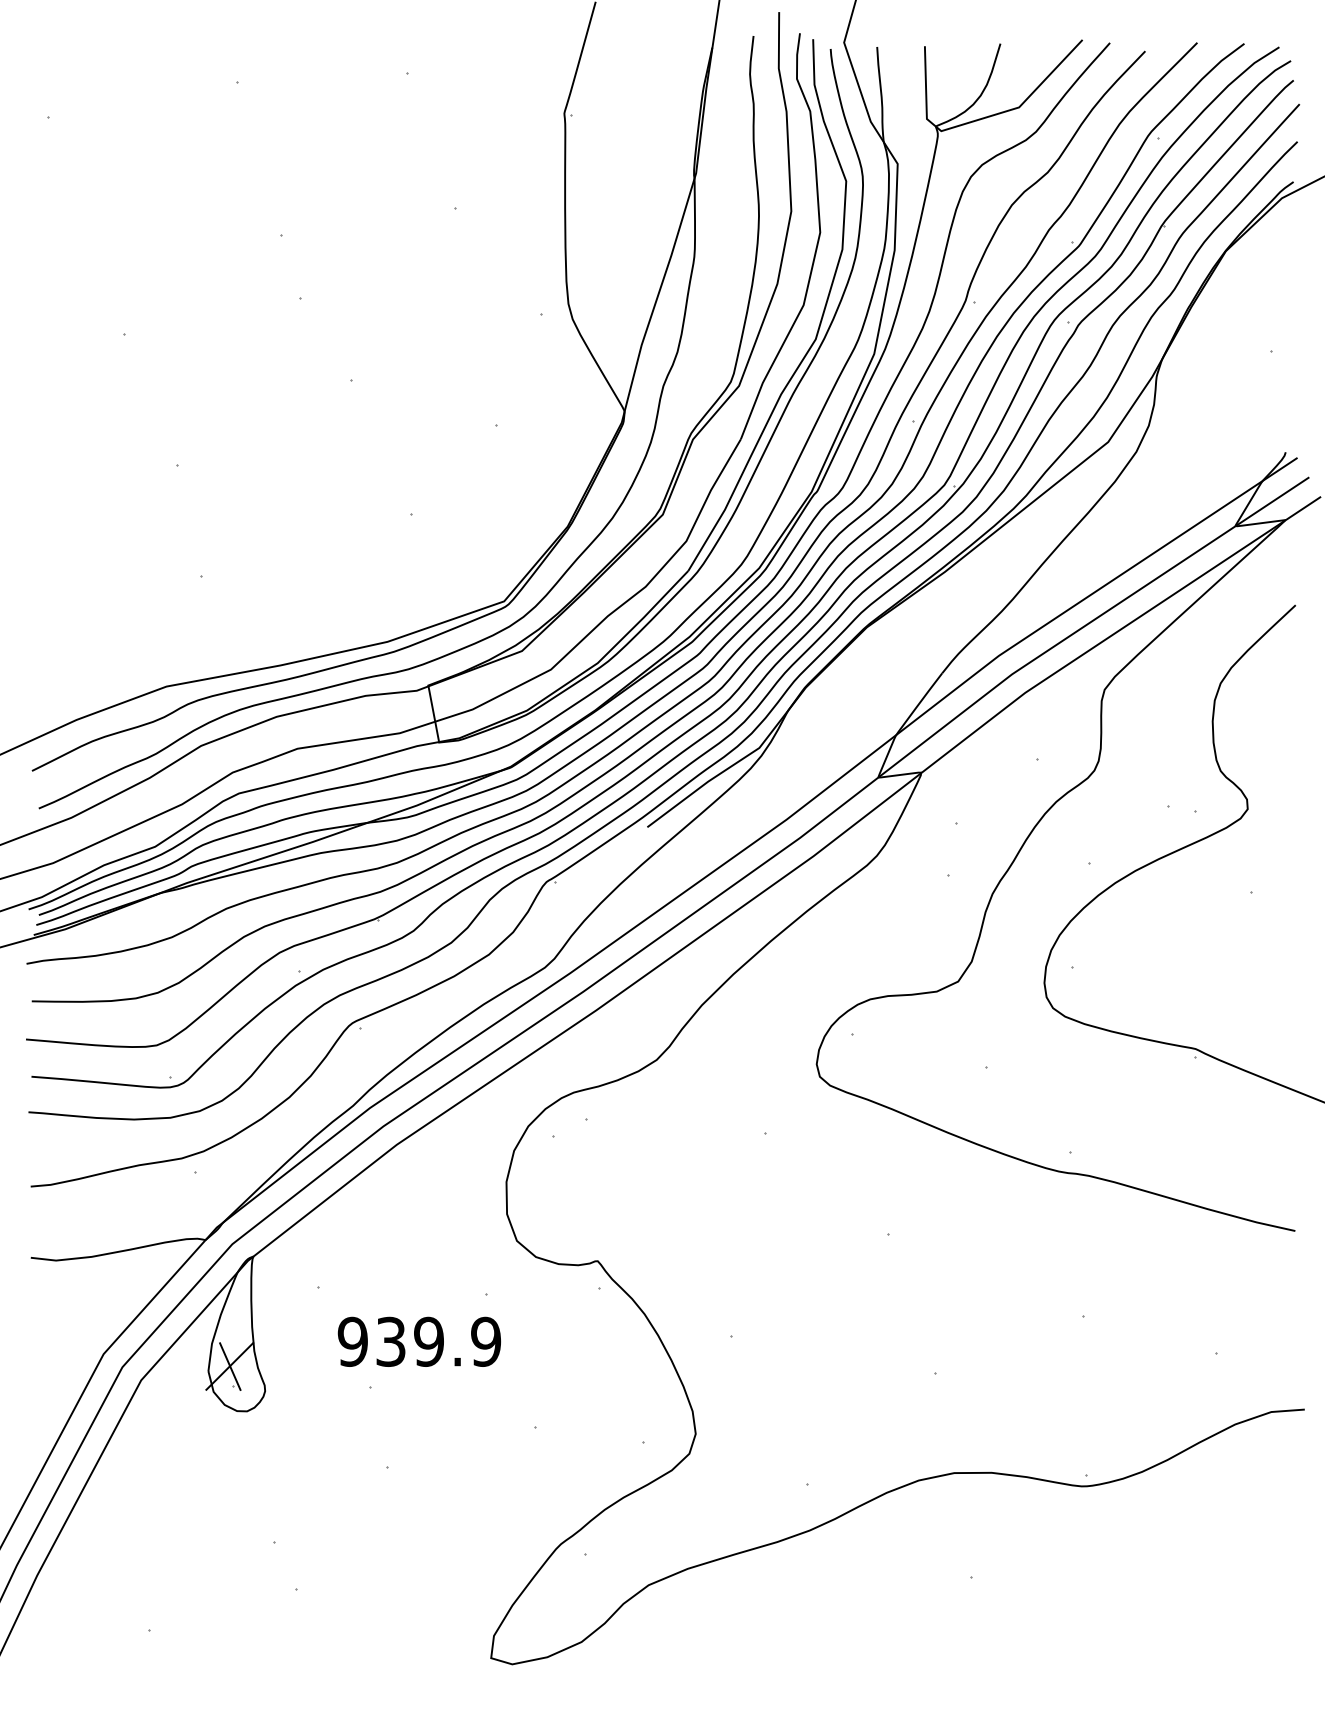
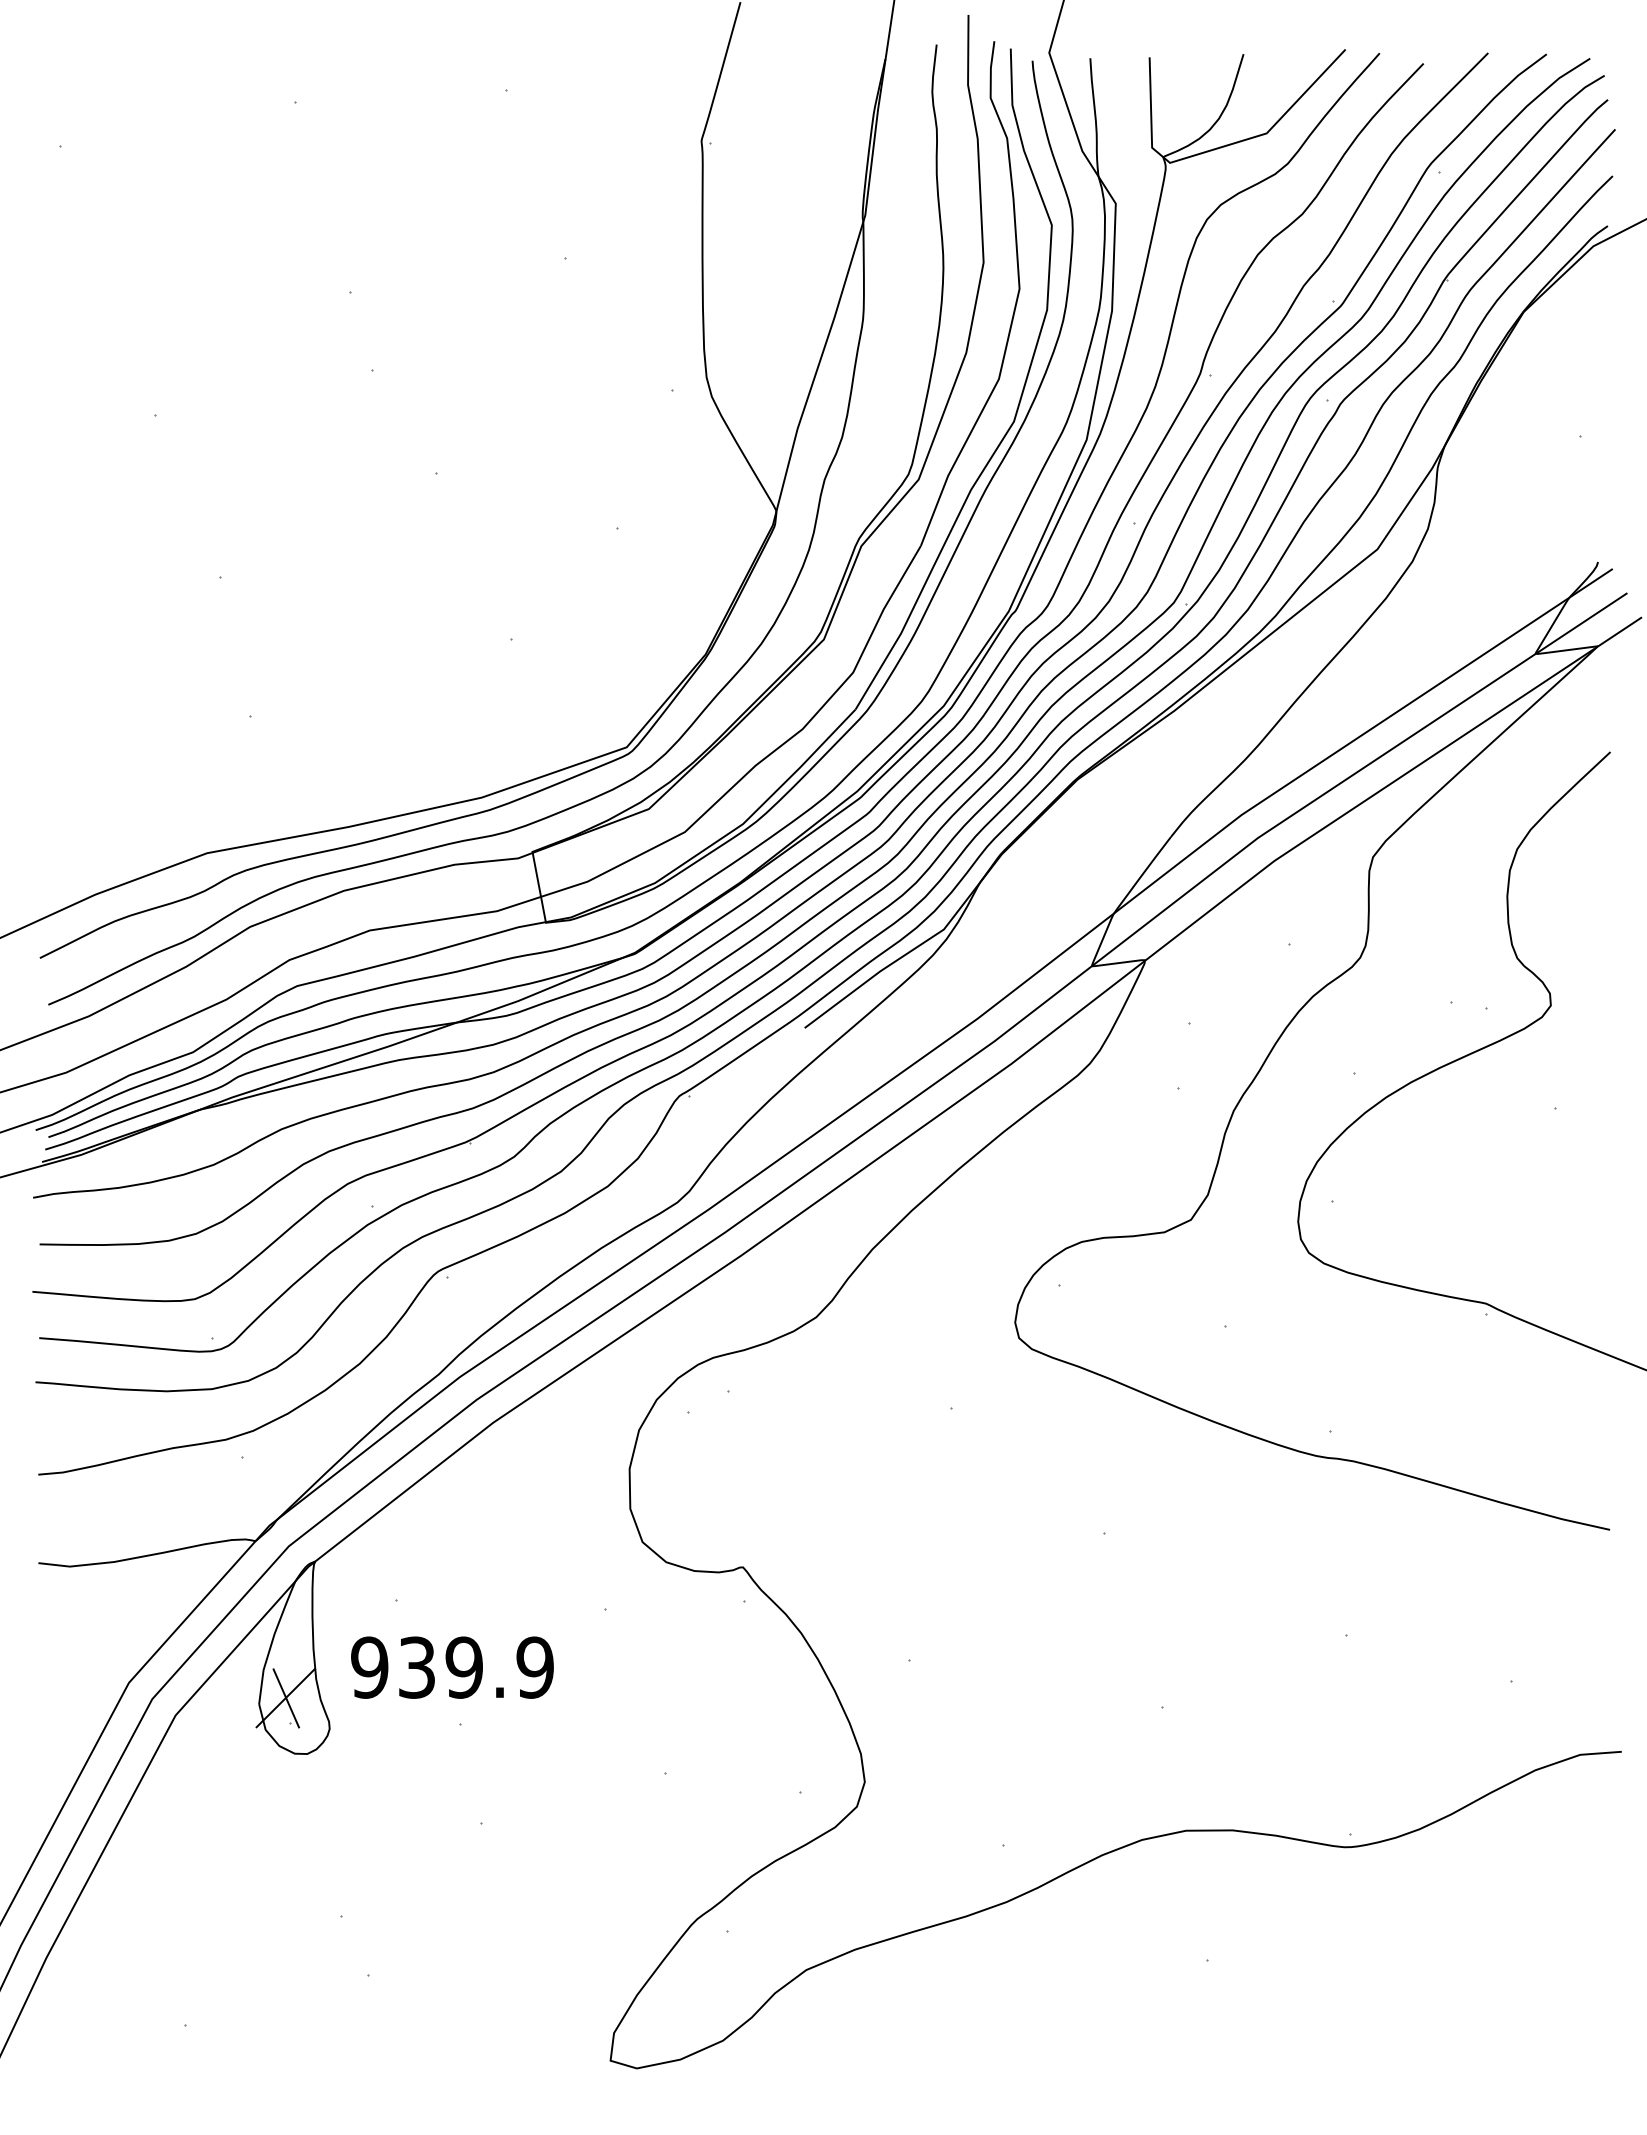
text: (419, 1341) -> (452, 1667), moved

